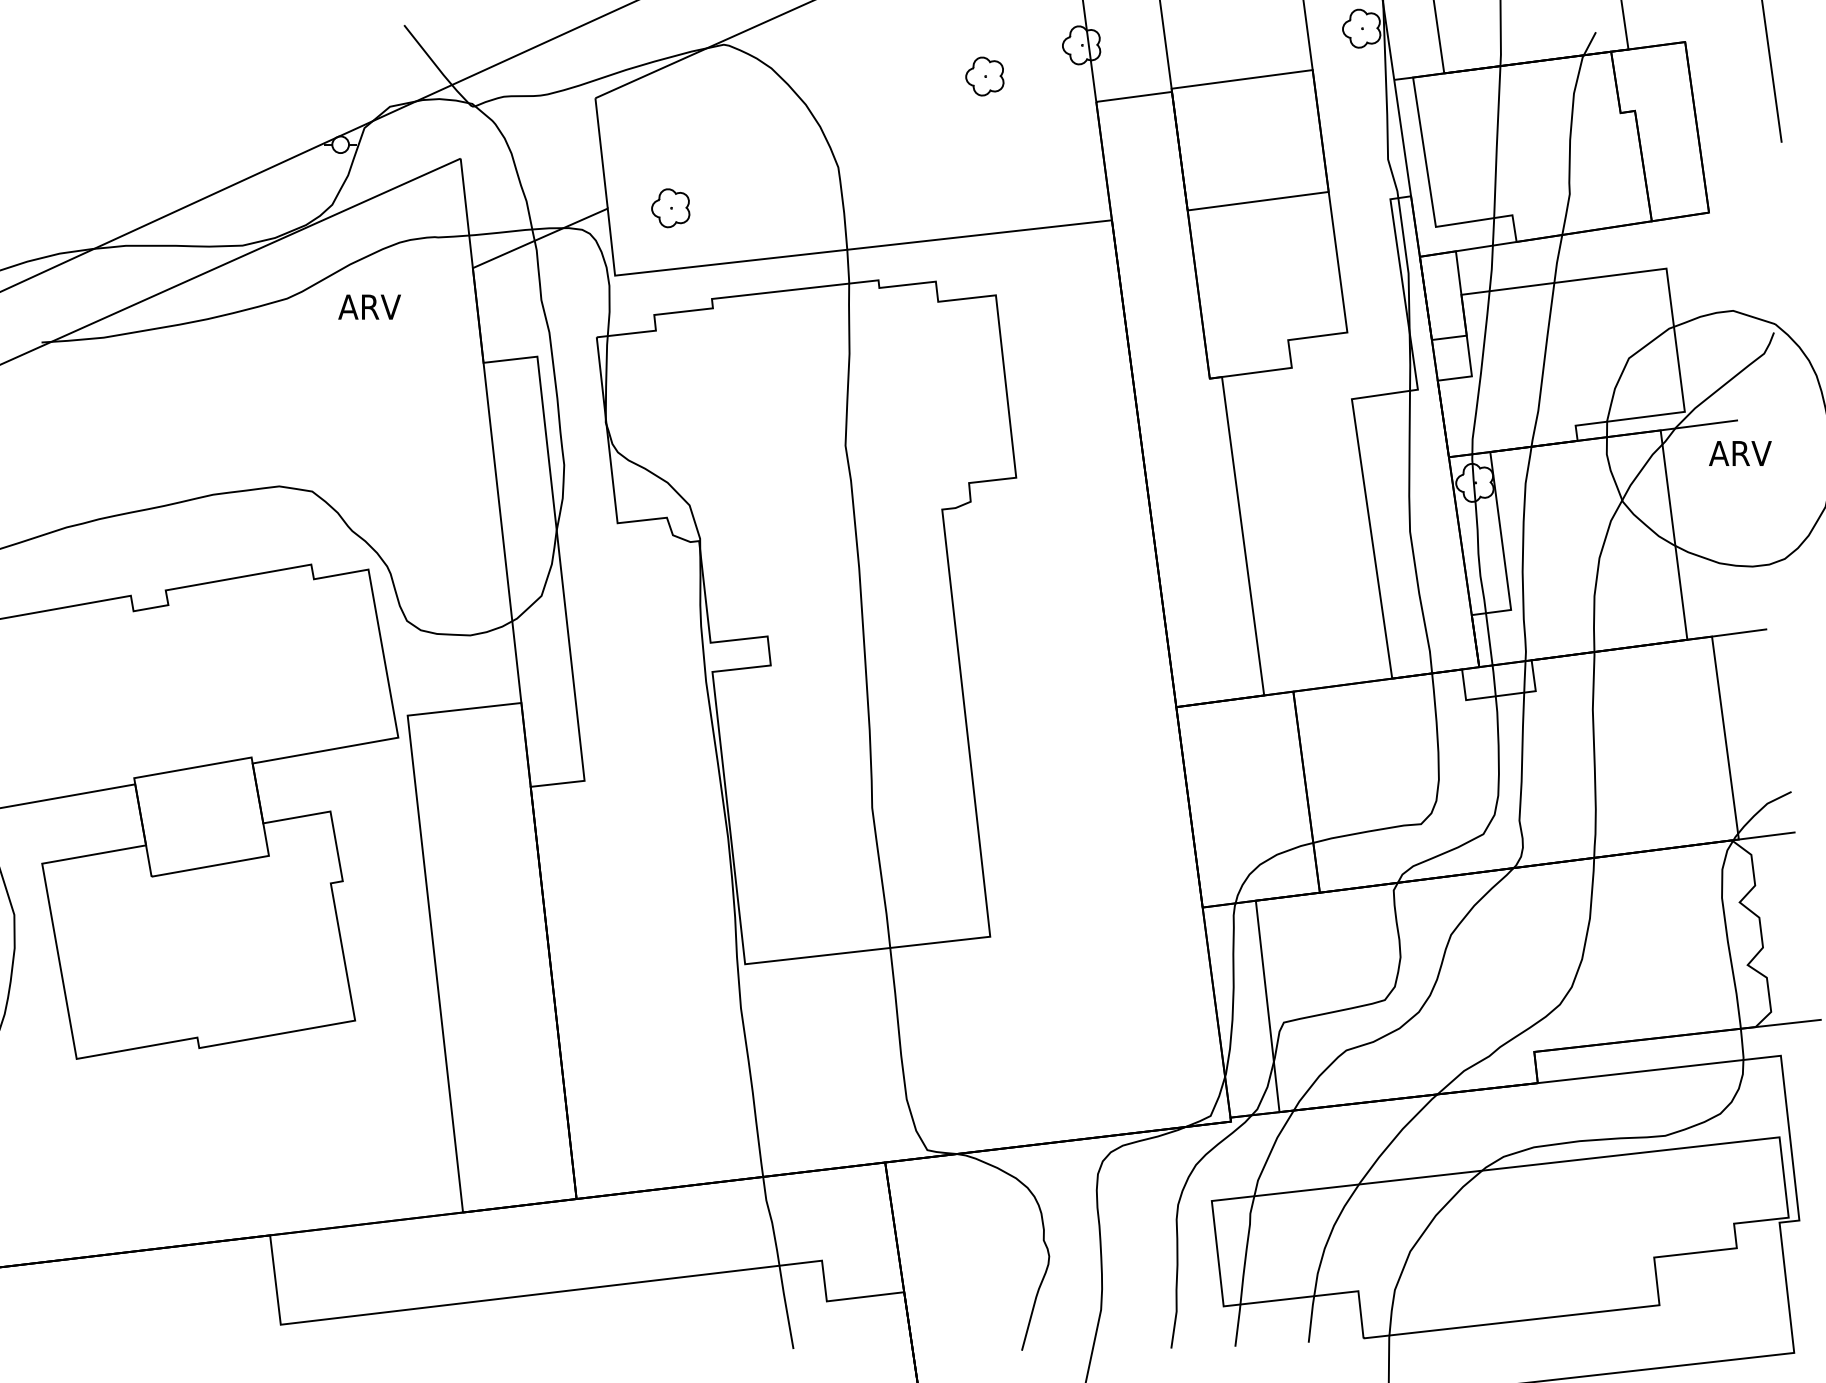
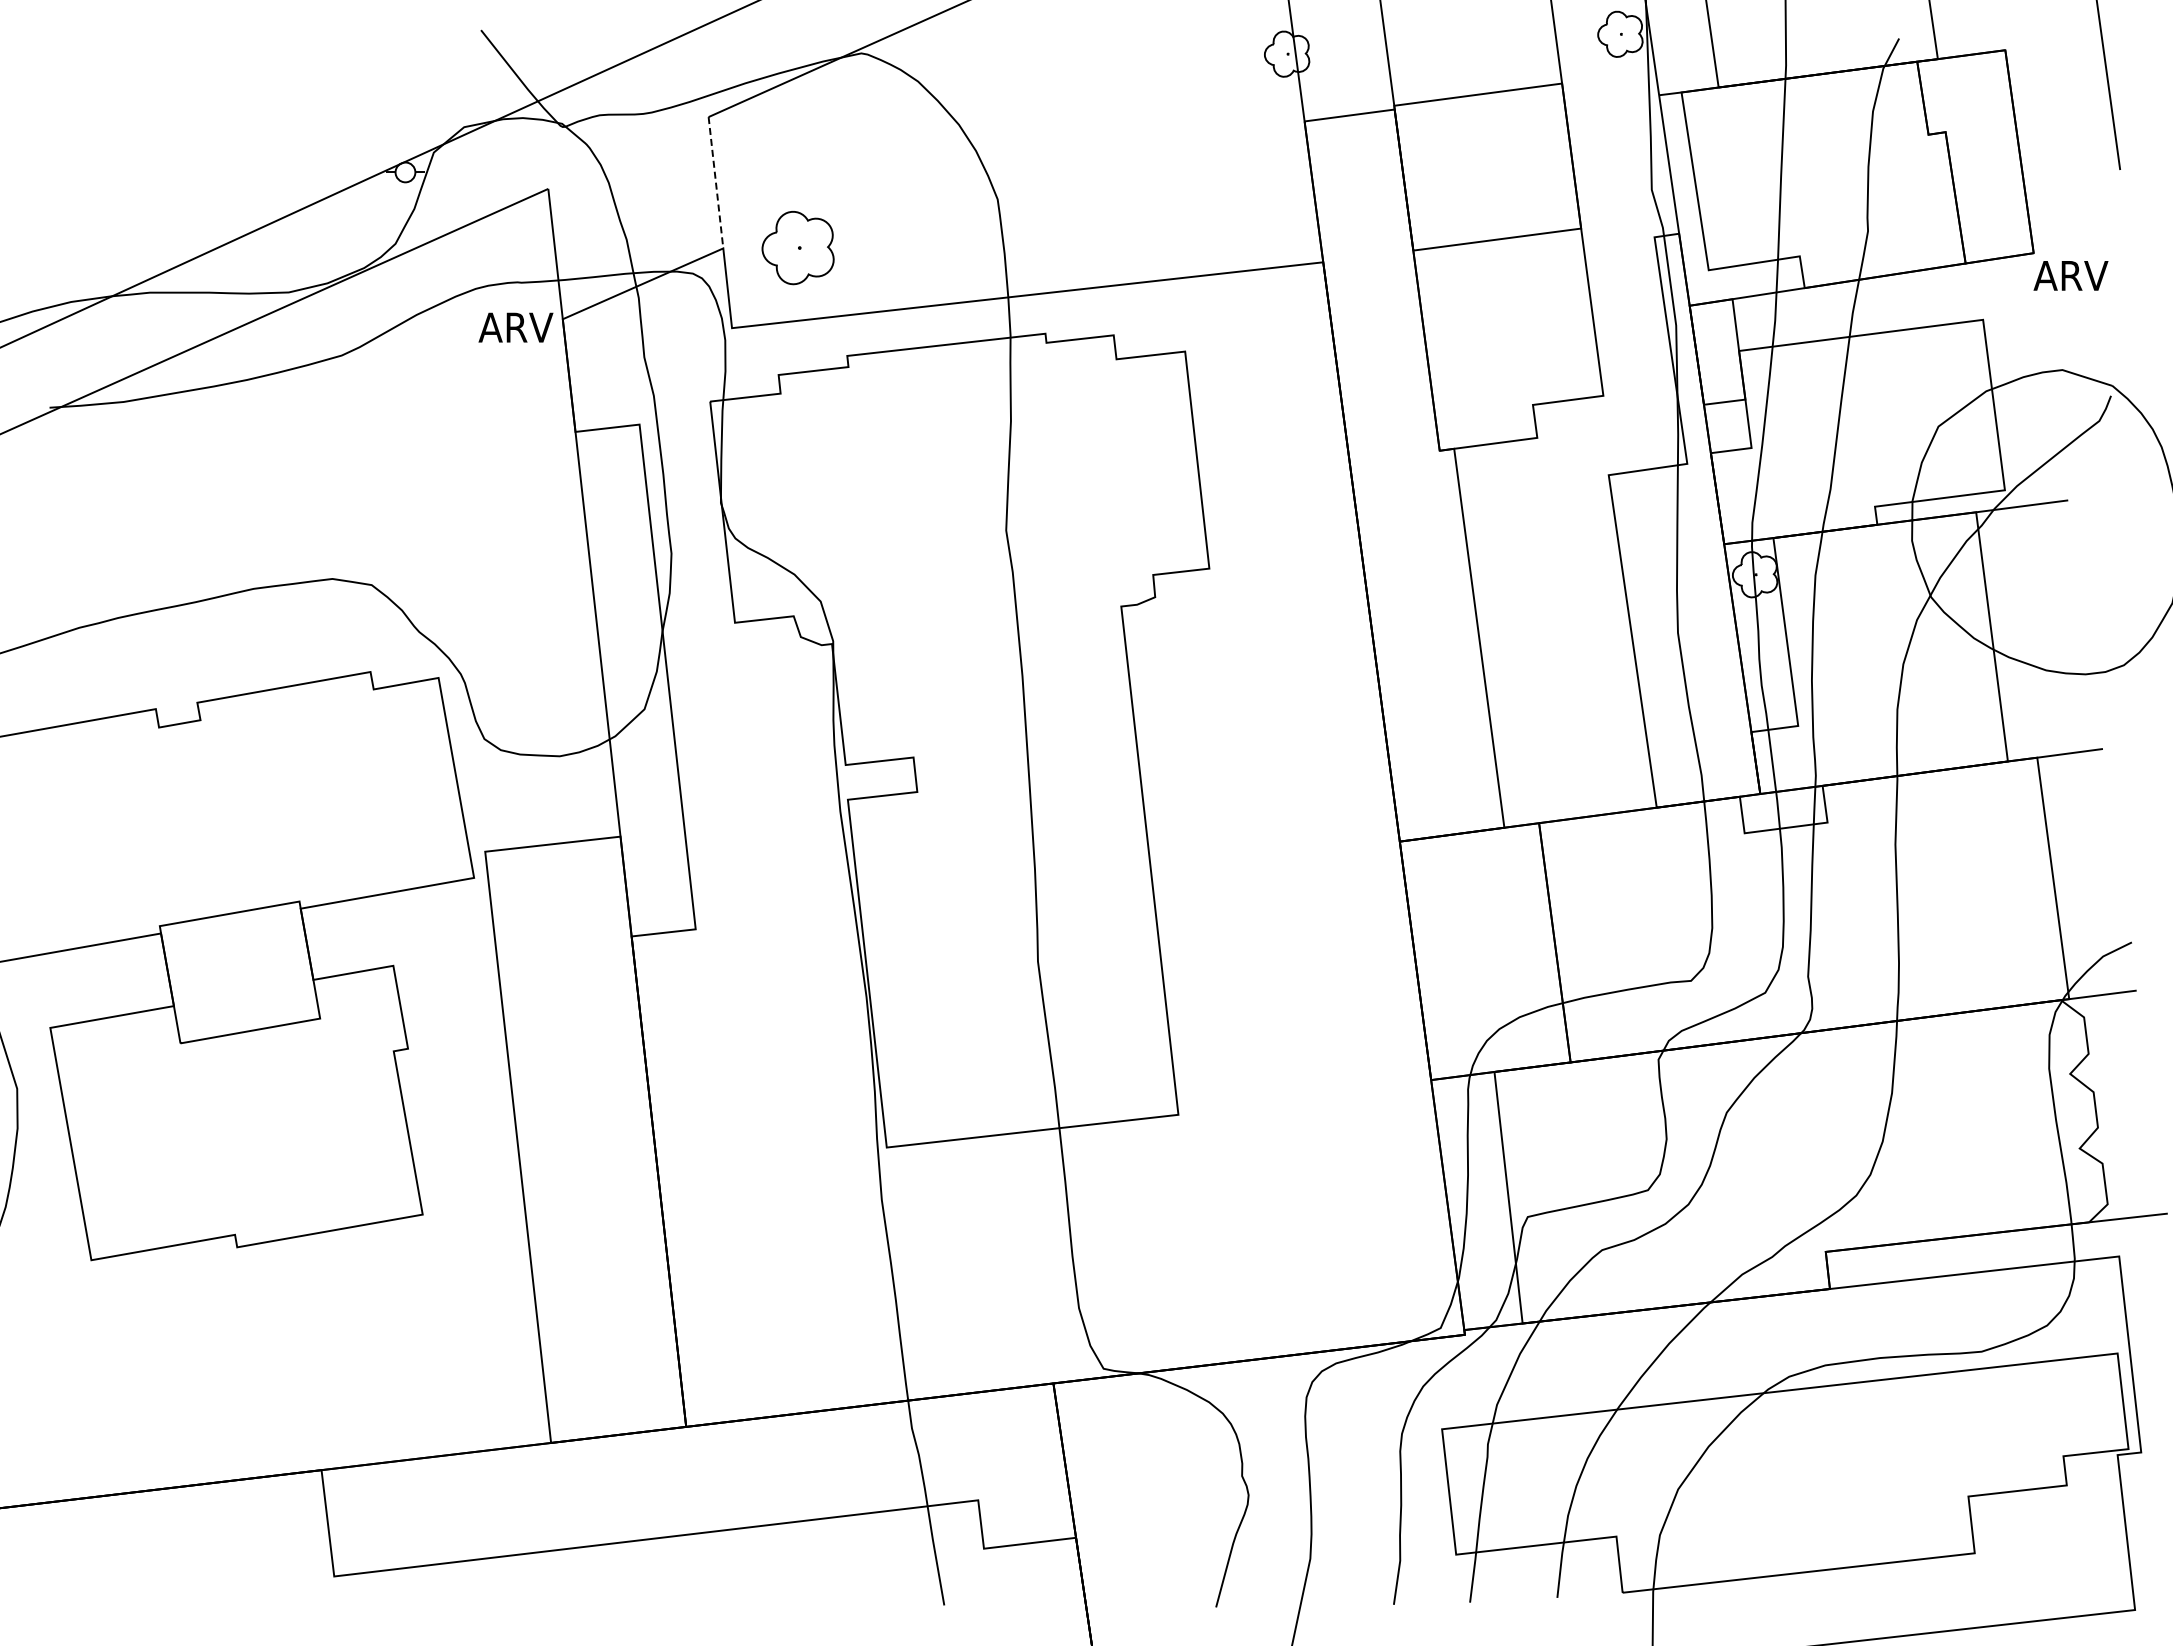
part: (984, 75) -> (1171, 90), removed
line: (602, 154) -> (716, 183), solid -> dashed
part: (670, 207) -> (798, 247), size x1.6
text: (369, 307) -> (515, 327), moved
text: (1739, 453) -> (2070, 275), moved

